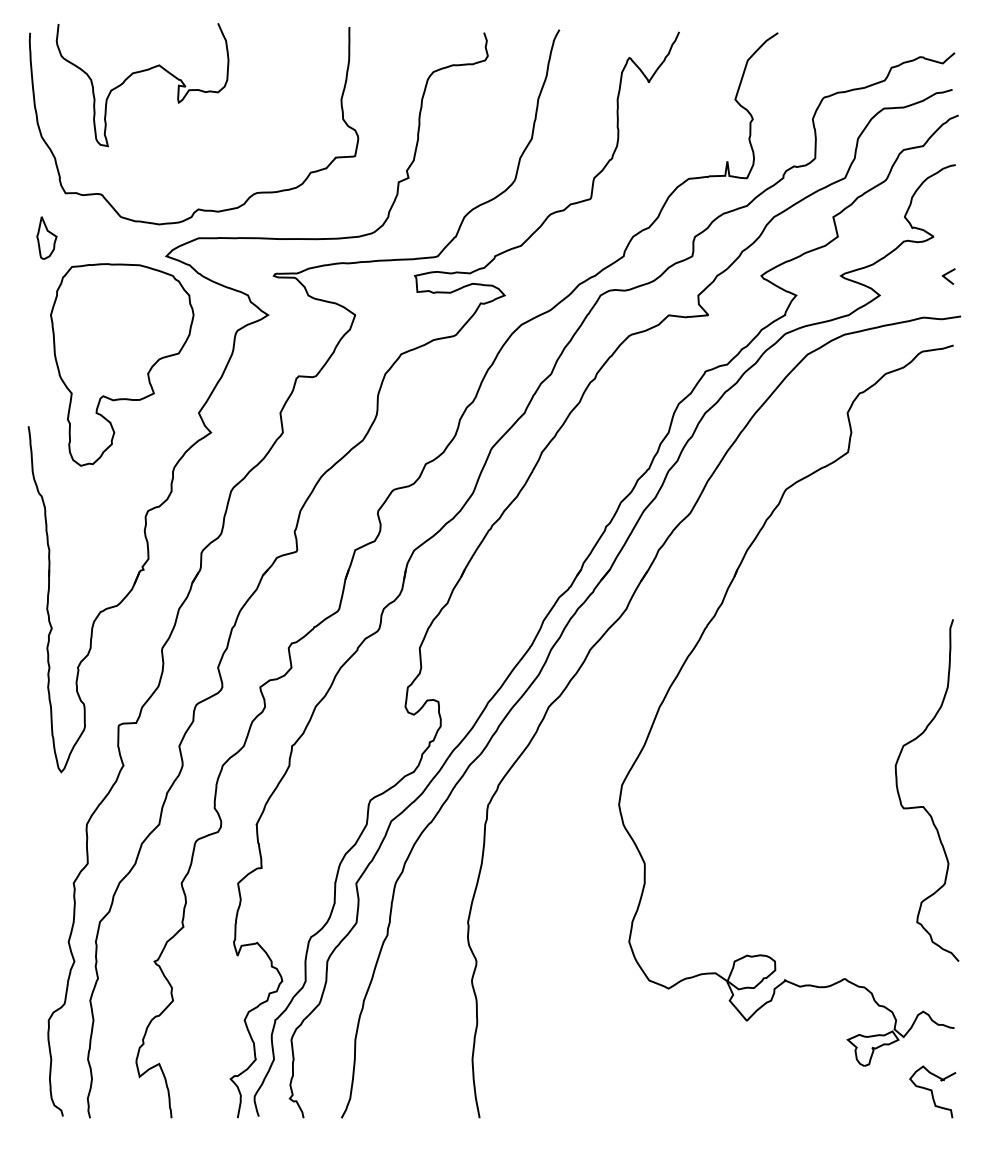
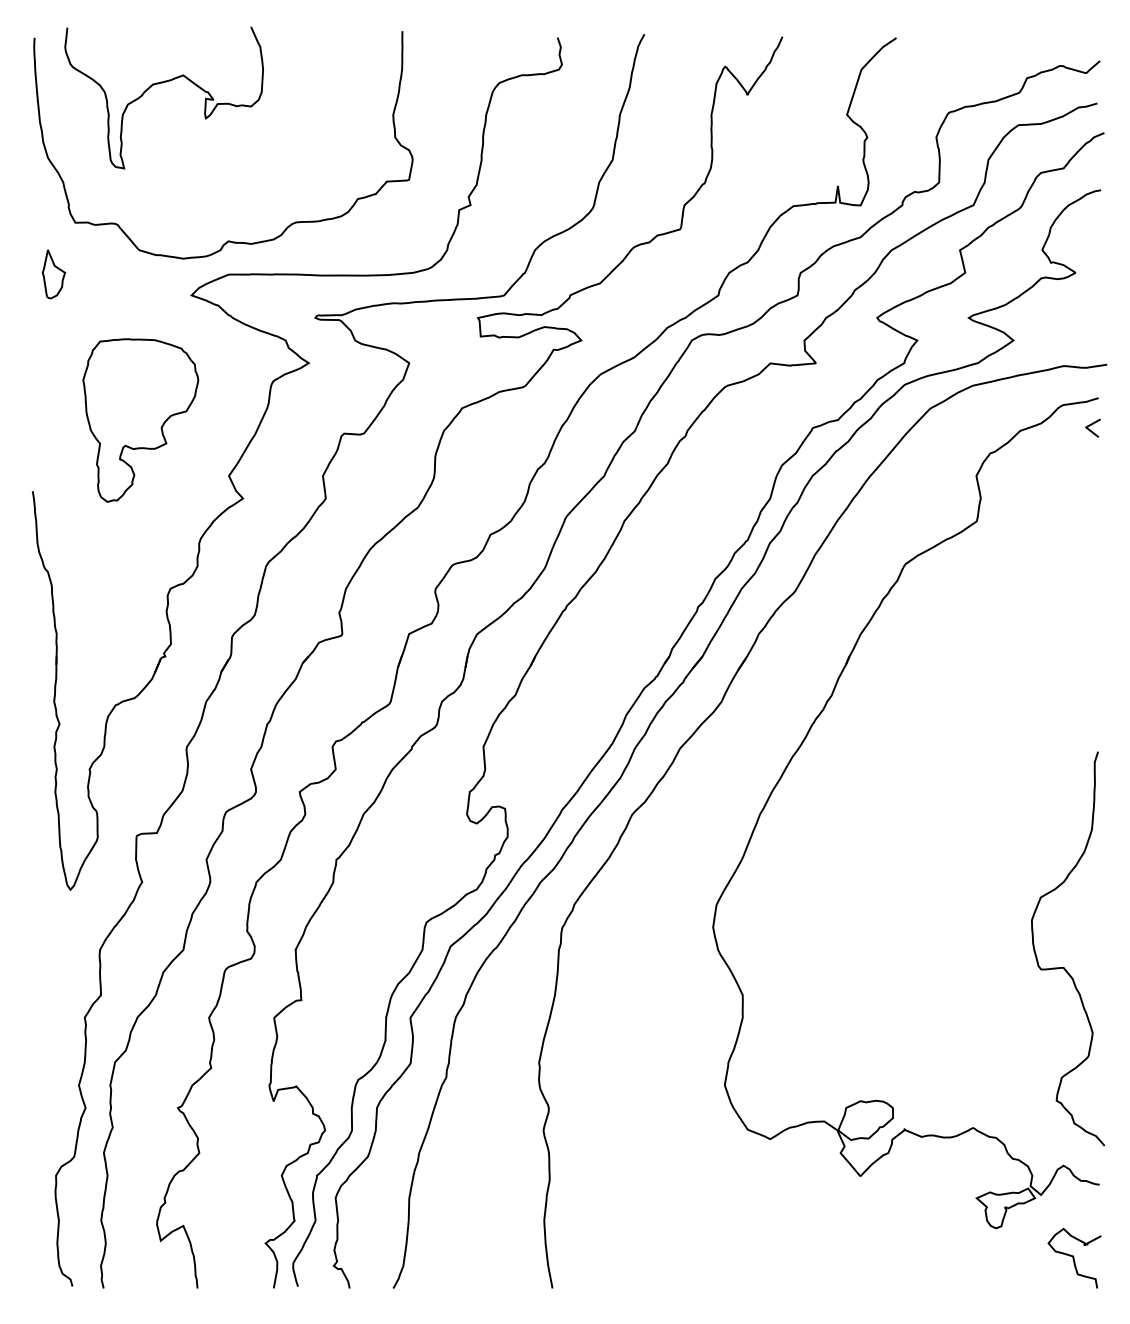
curve: (947, 274) -> (1091, 425), moved
part: (122, 364) -> (140, 420), size x0.7
curve: (924, 806) -> (1065, 967), moved

